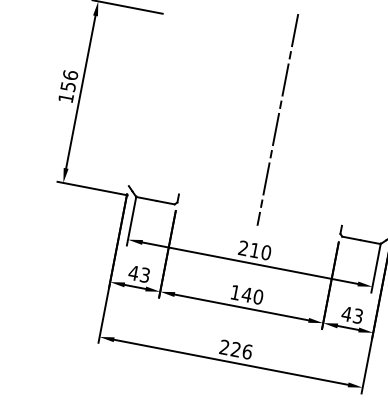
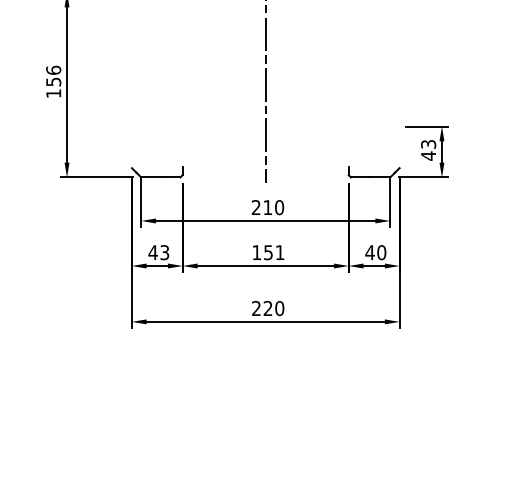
text: (251, 295) -> (273, 252), 140 -> 151
text: (357, 316) -> (381, 252), 43 -> 40
text: (247, 351) -> (279, 308), 226 -> 220

